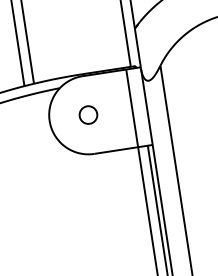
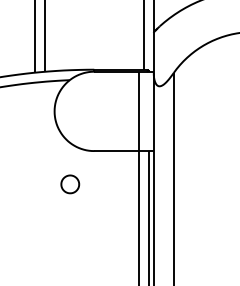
part: (88, 115) -> (70, 184), moved

